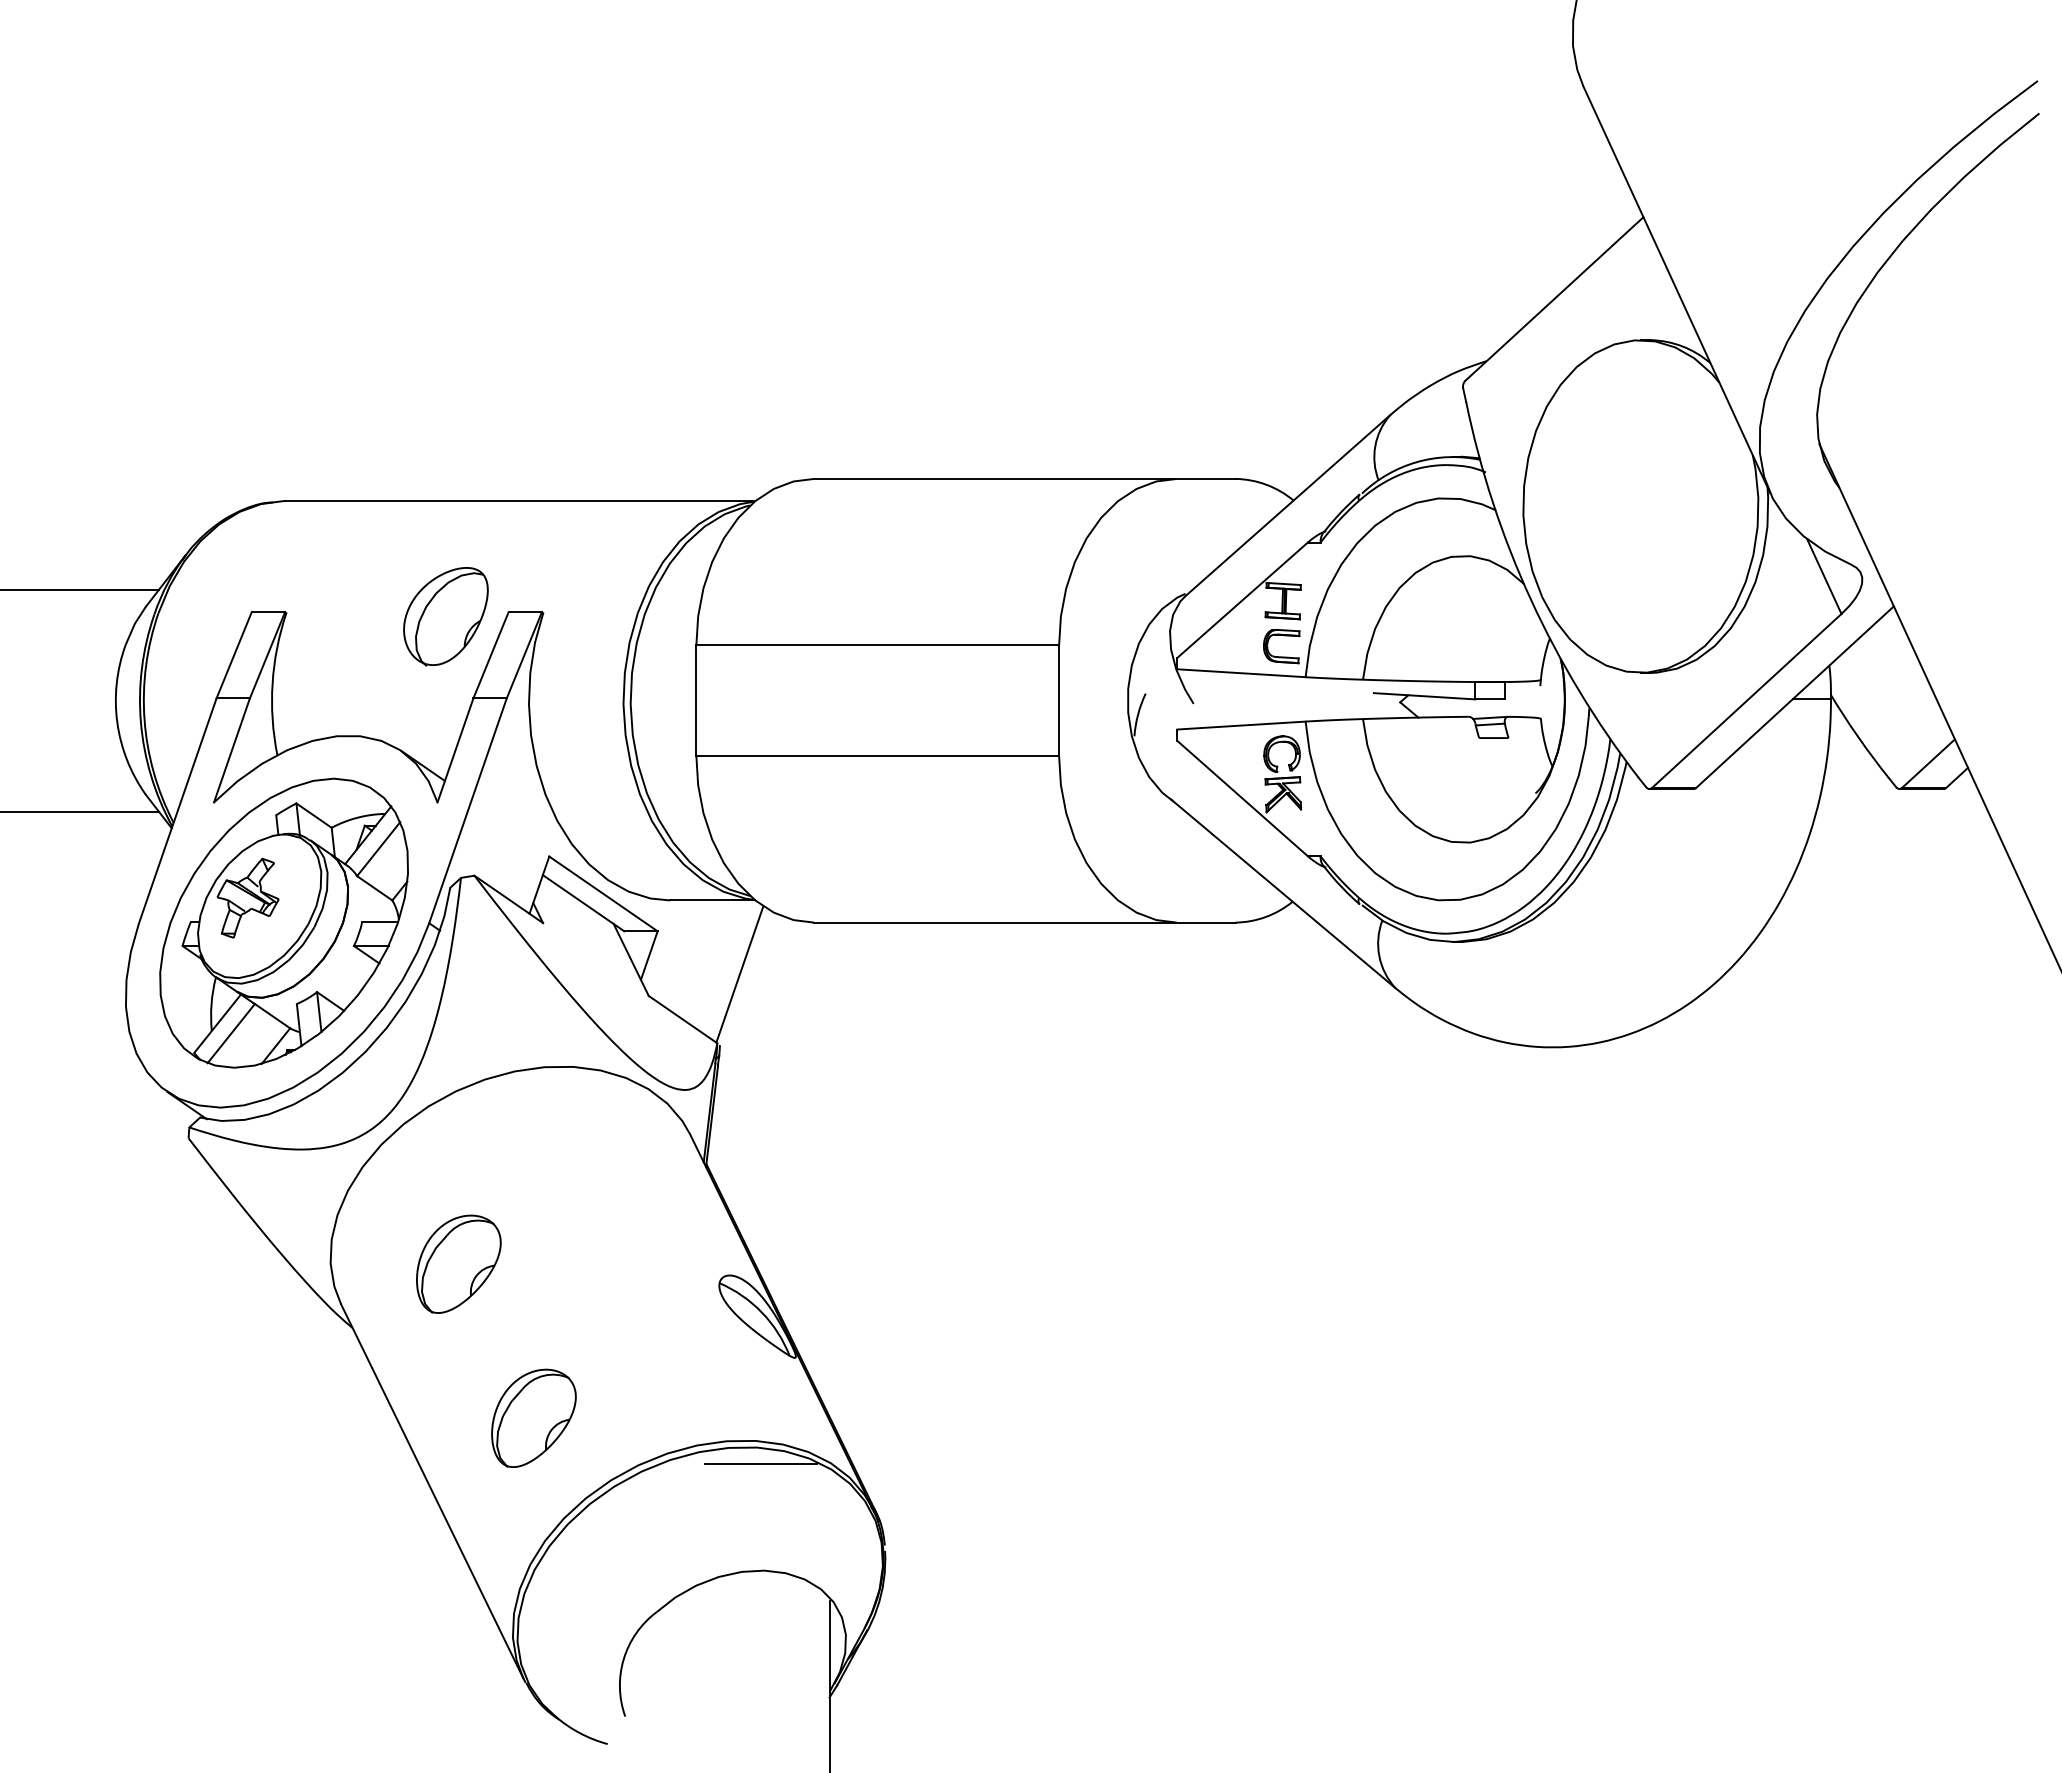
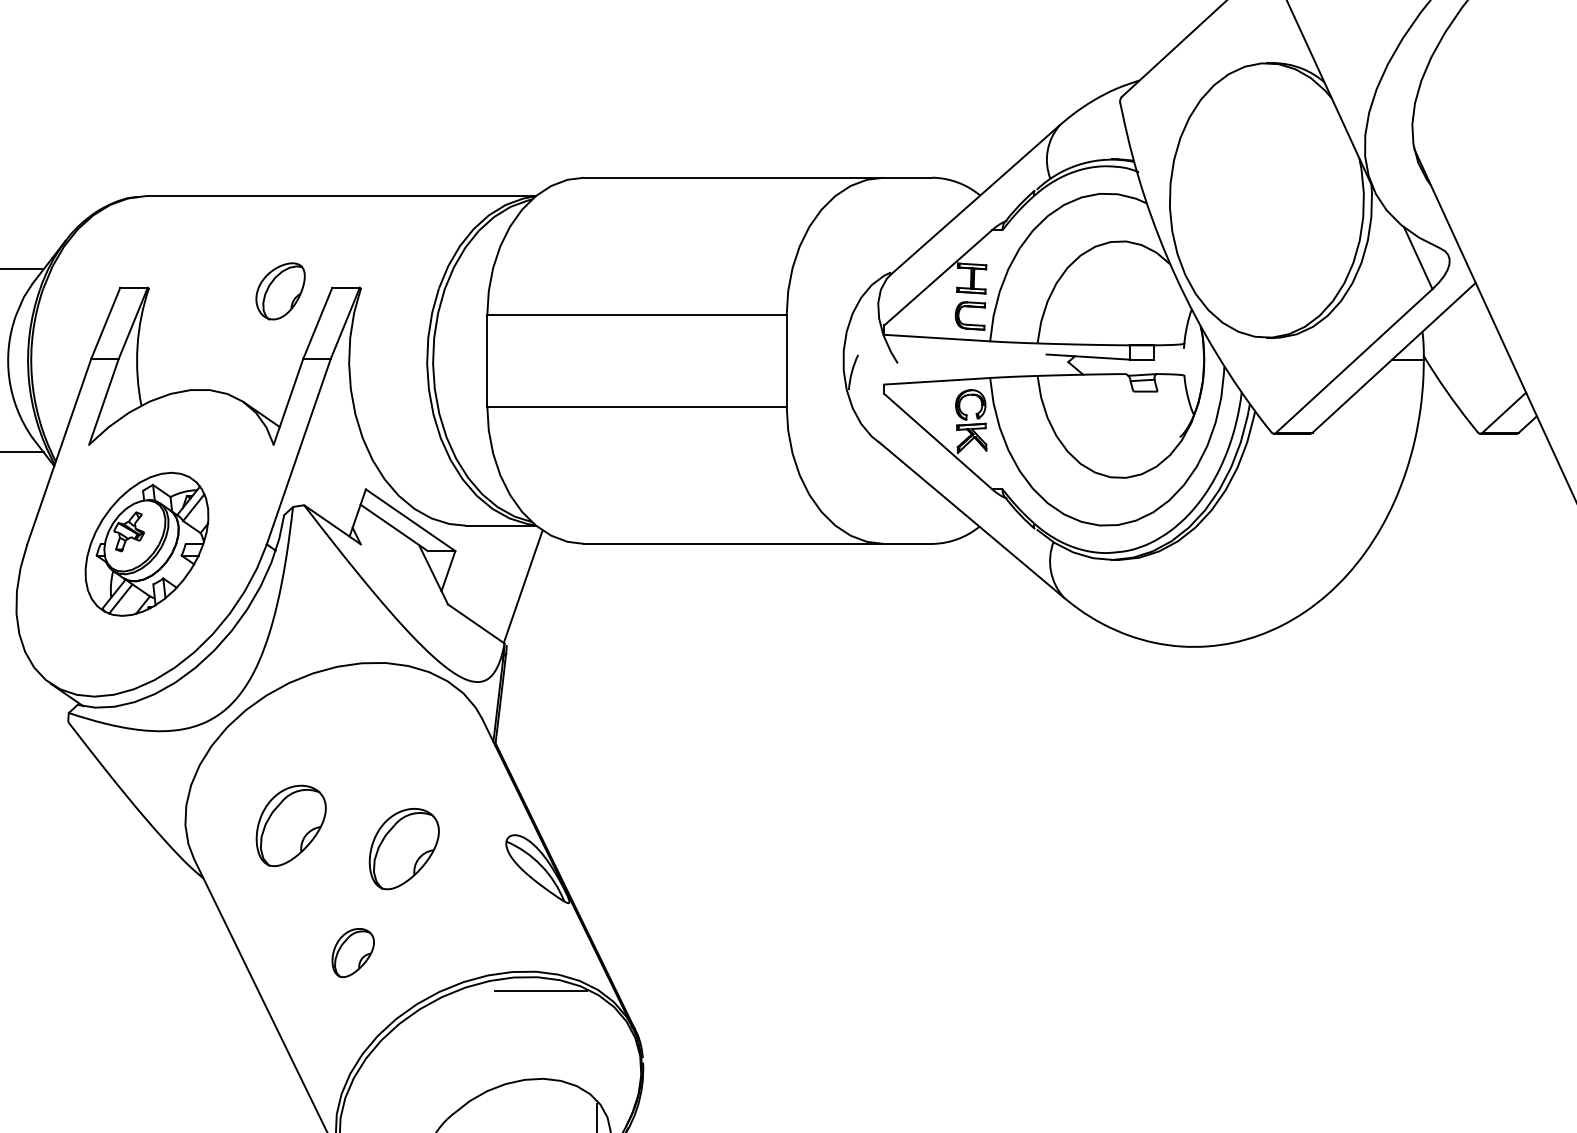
part: (445, 616) -> (280, 291), size x0.7
part: (283, 922) -> (146, 543), size x0.6
part: (595, 1291) -> (404, 848), added
part: (533, 1417) -> (352, 952), size x0.6

